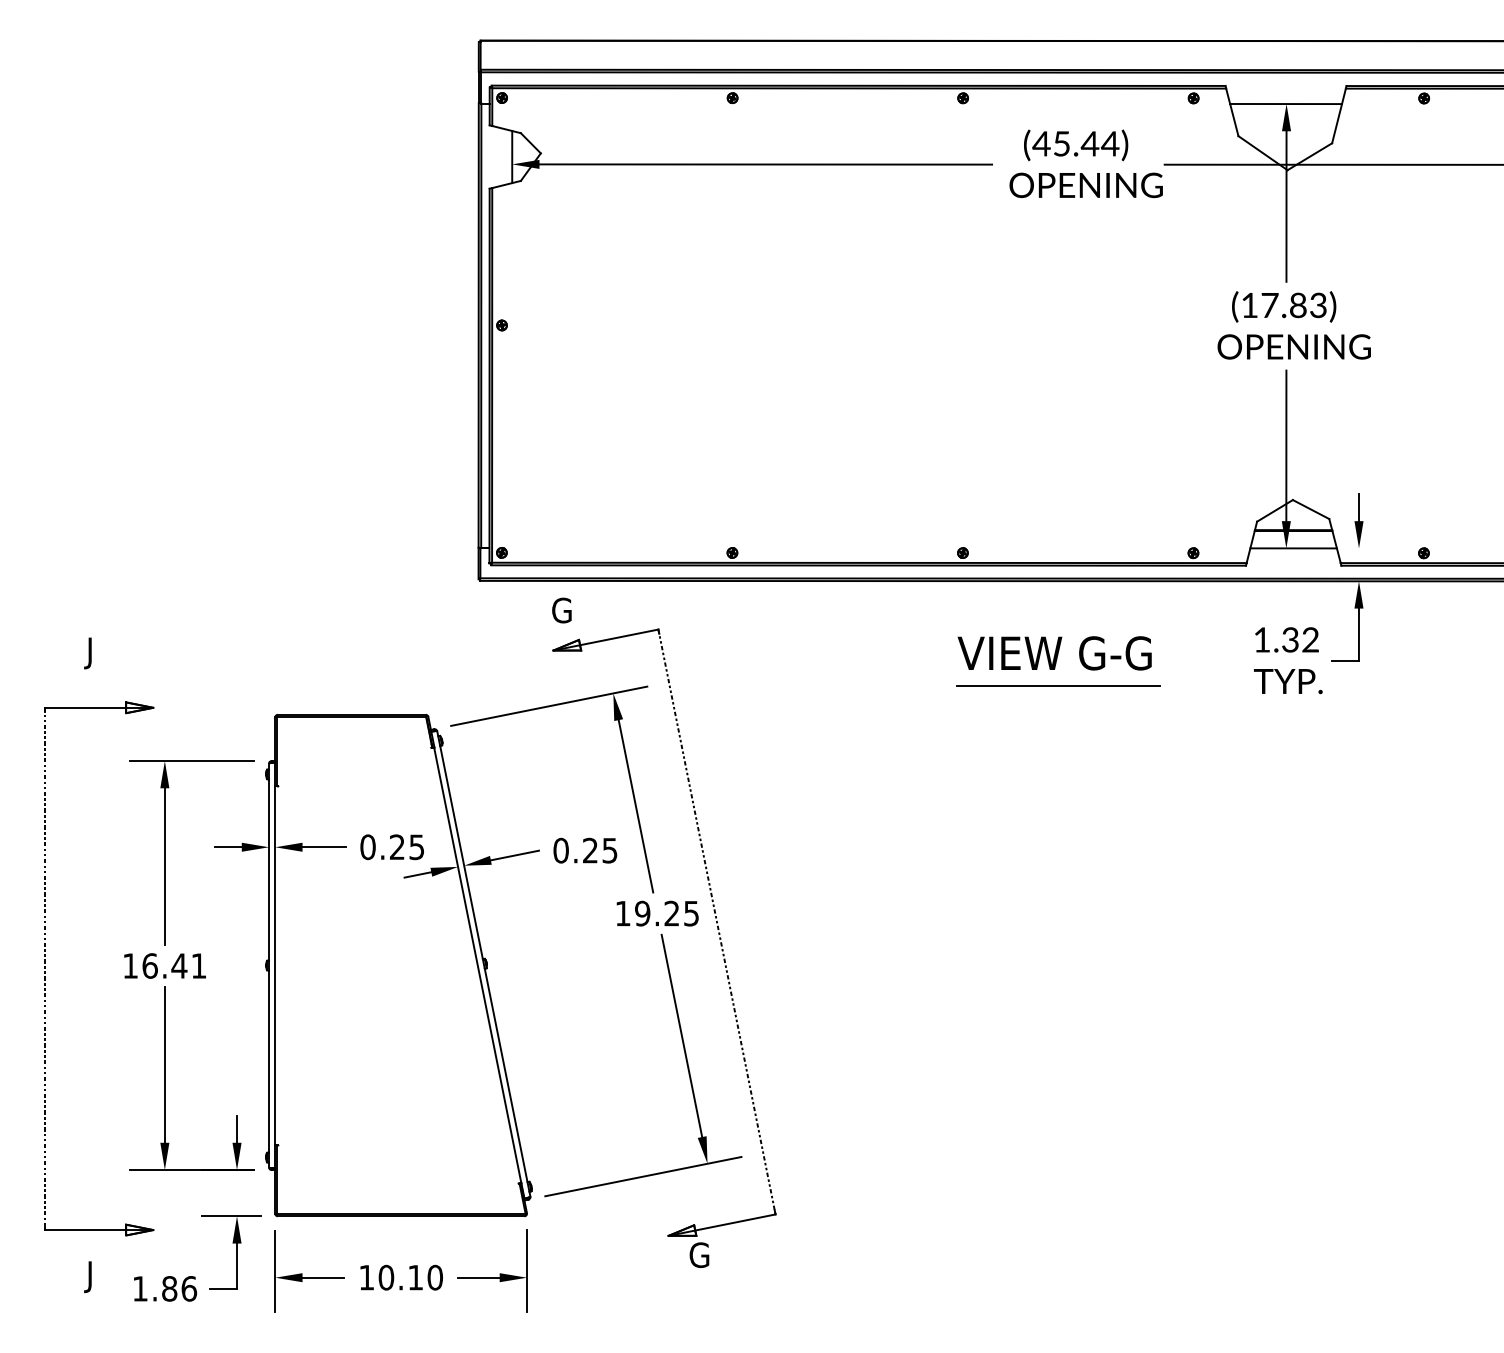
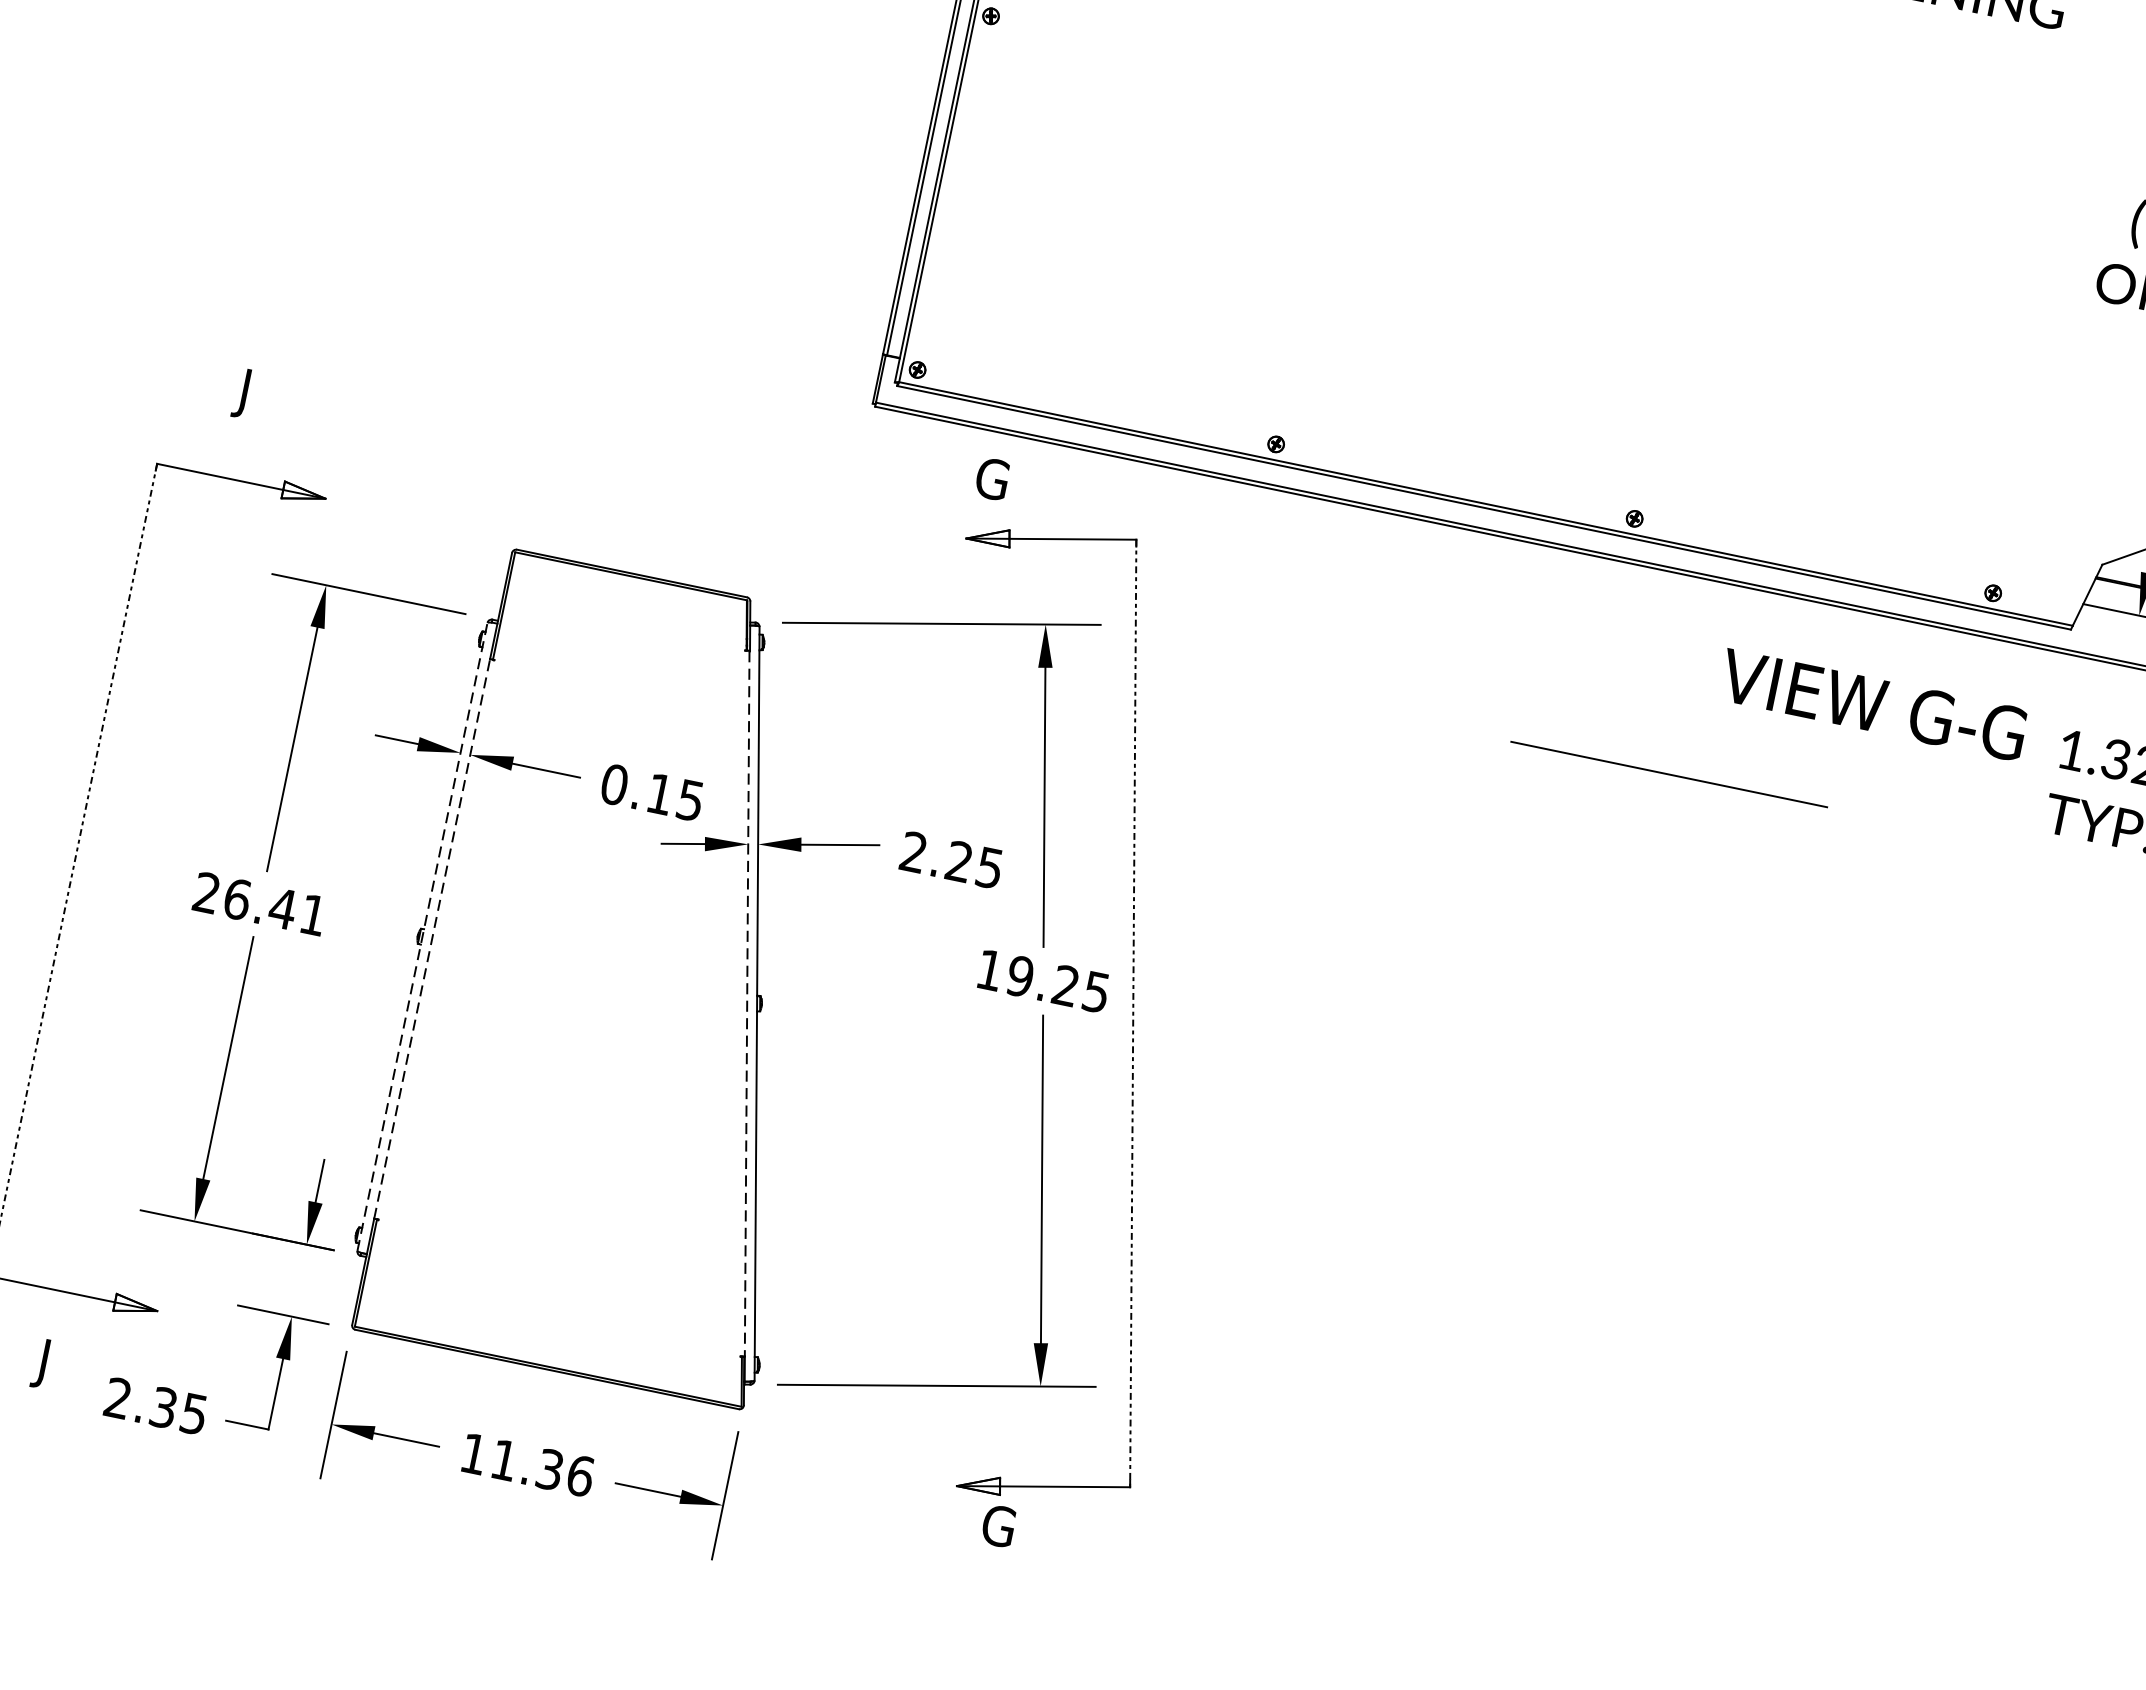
text: (1054, 653) -> (1872, 705), moved
line: (1058, 685) -> (1668, 773), moved
text: (397, 846) -> (660, 793), 0.25 -> 0.15
text: (560, 850) -> (912, 851), 0.25 -> 2.25
text: (130, 965) -> (206, 892), 16.41 -> 26.41
line: (269, 965) -> (423, 936), solid -> dashed
line: (275, 965) -> (432, 938), solid -> dashed
line: (477, 965) -> (746, 1003), solid -> dashed
text: (410, 1277) -> (542, 1467), 10.10 -> 11.36
text: (164, 1288) -> (155, 1405), 1.86 -> 2.35

